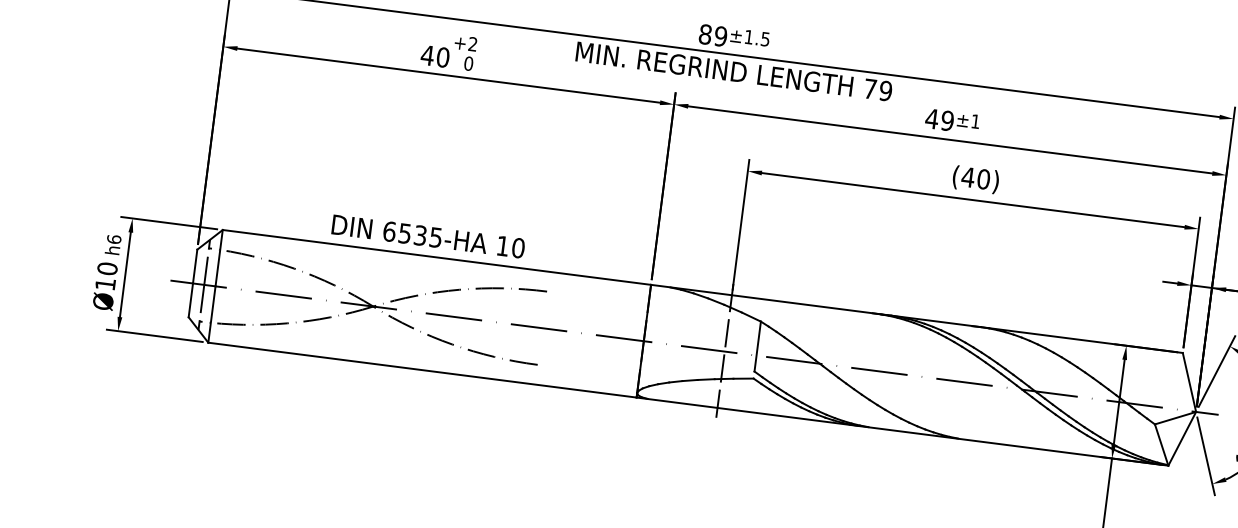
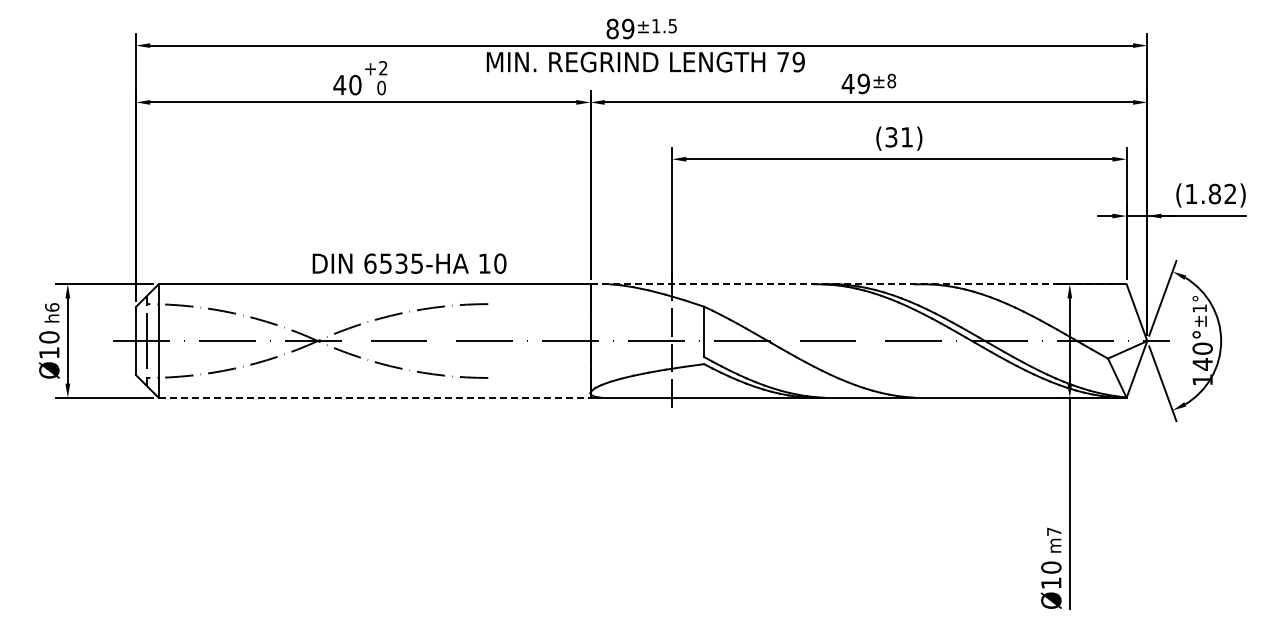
text: (975, 121) -> (891, 80), ±1 -> ±8
text: (976, 178) -> (899, 137), (40) -> (31)
text: (428, 236) -> (409, 263), moved
line: (917, 319) -> (859, 284), solid -> dashed
line: (422, 369) -> (374, 397), solid -> dashed

